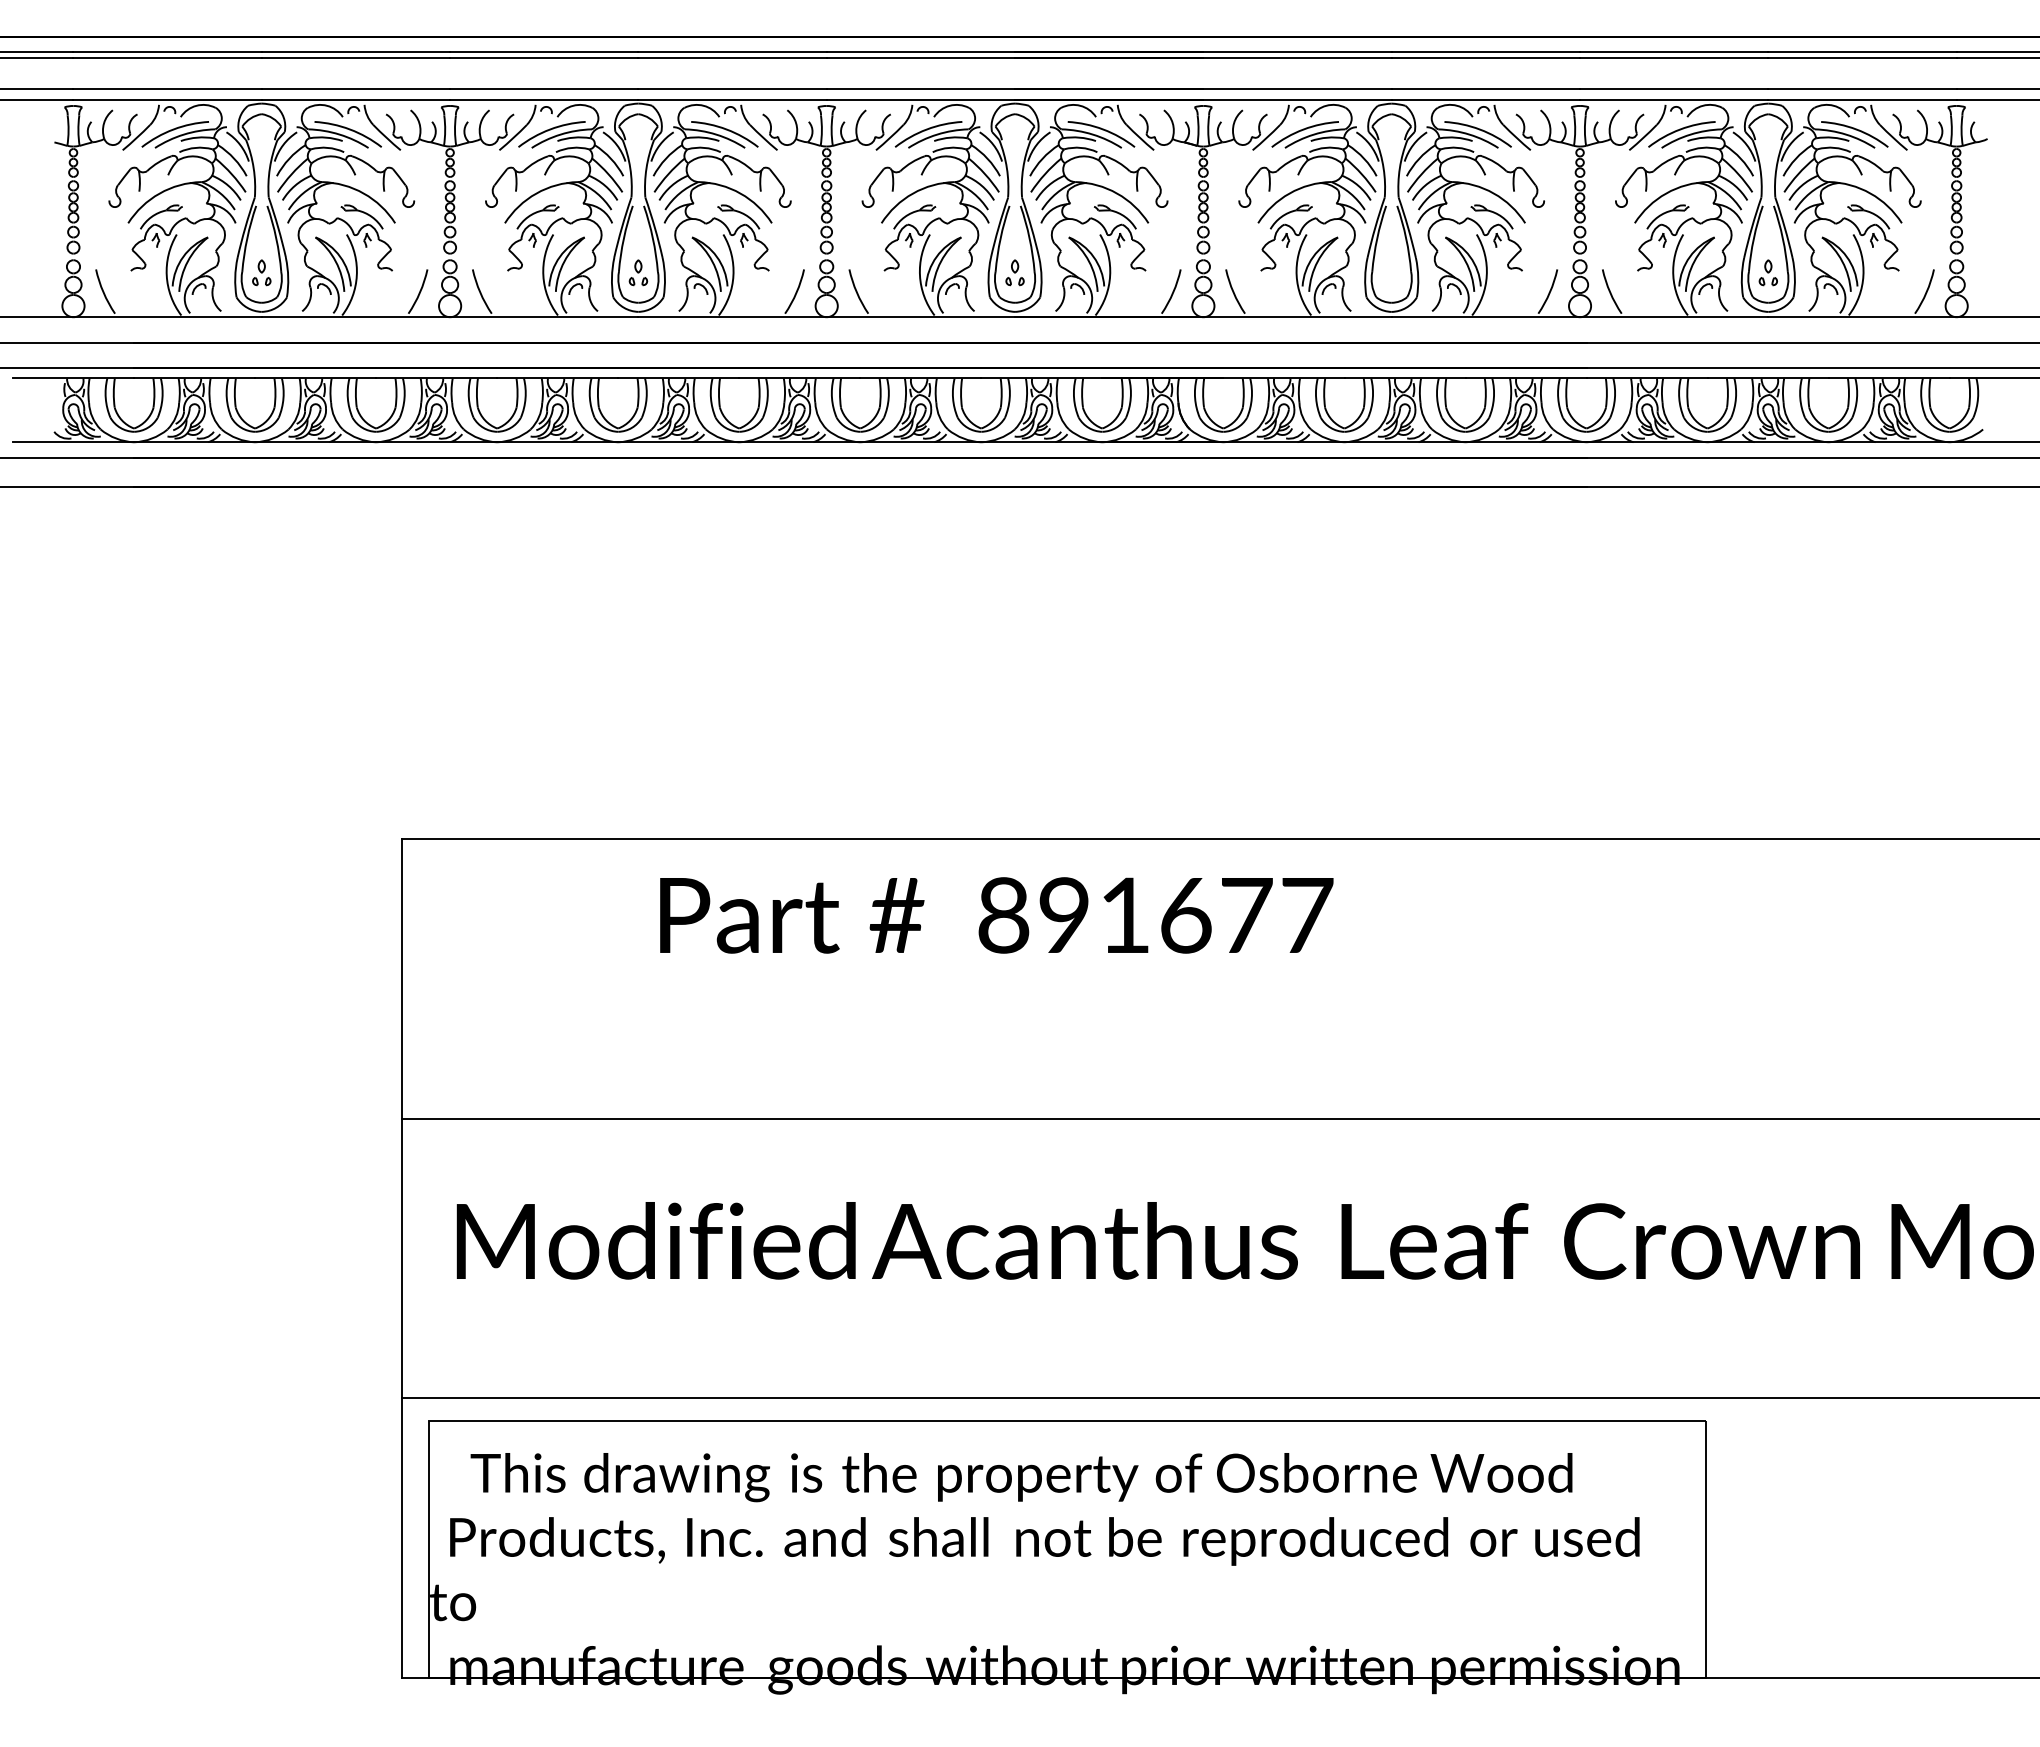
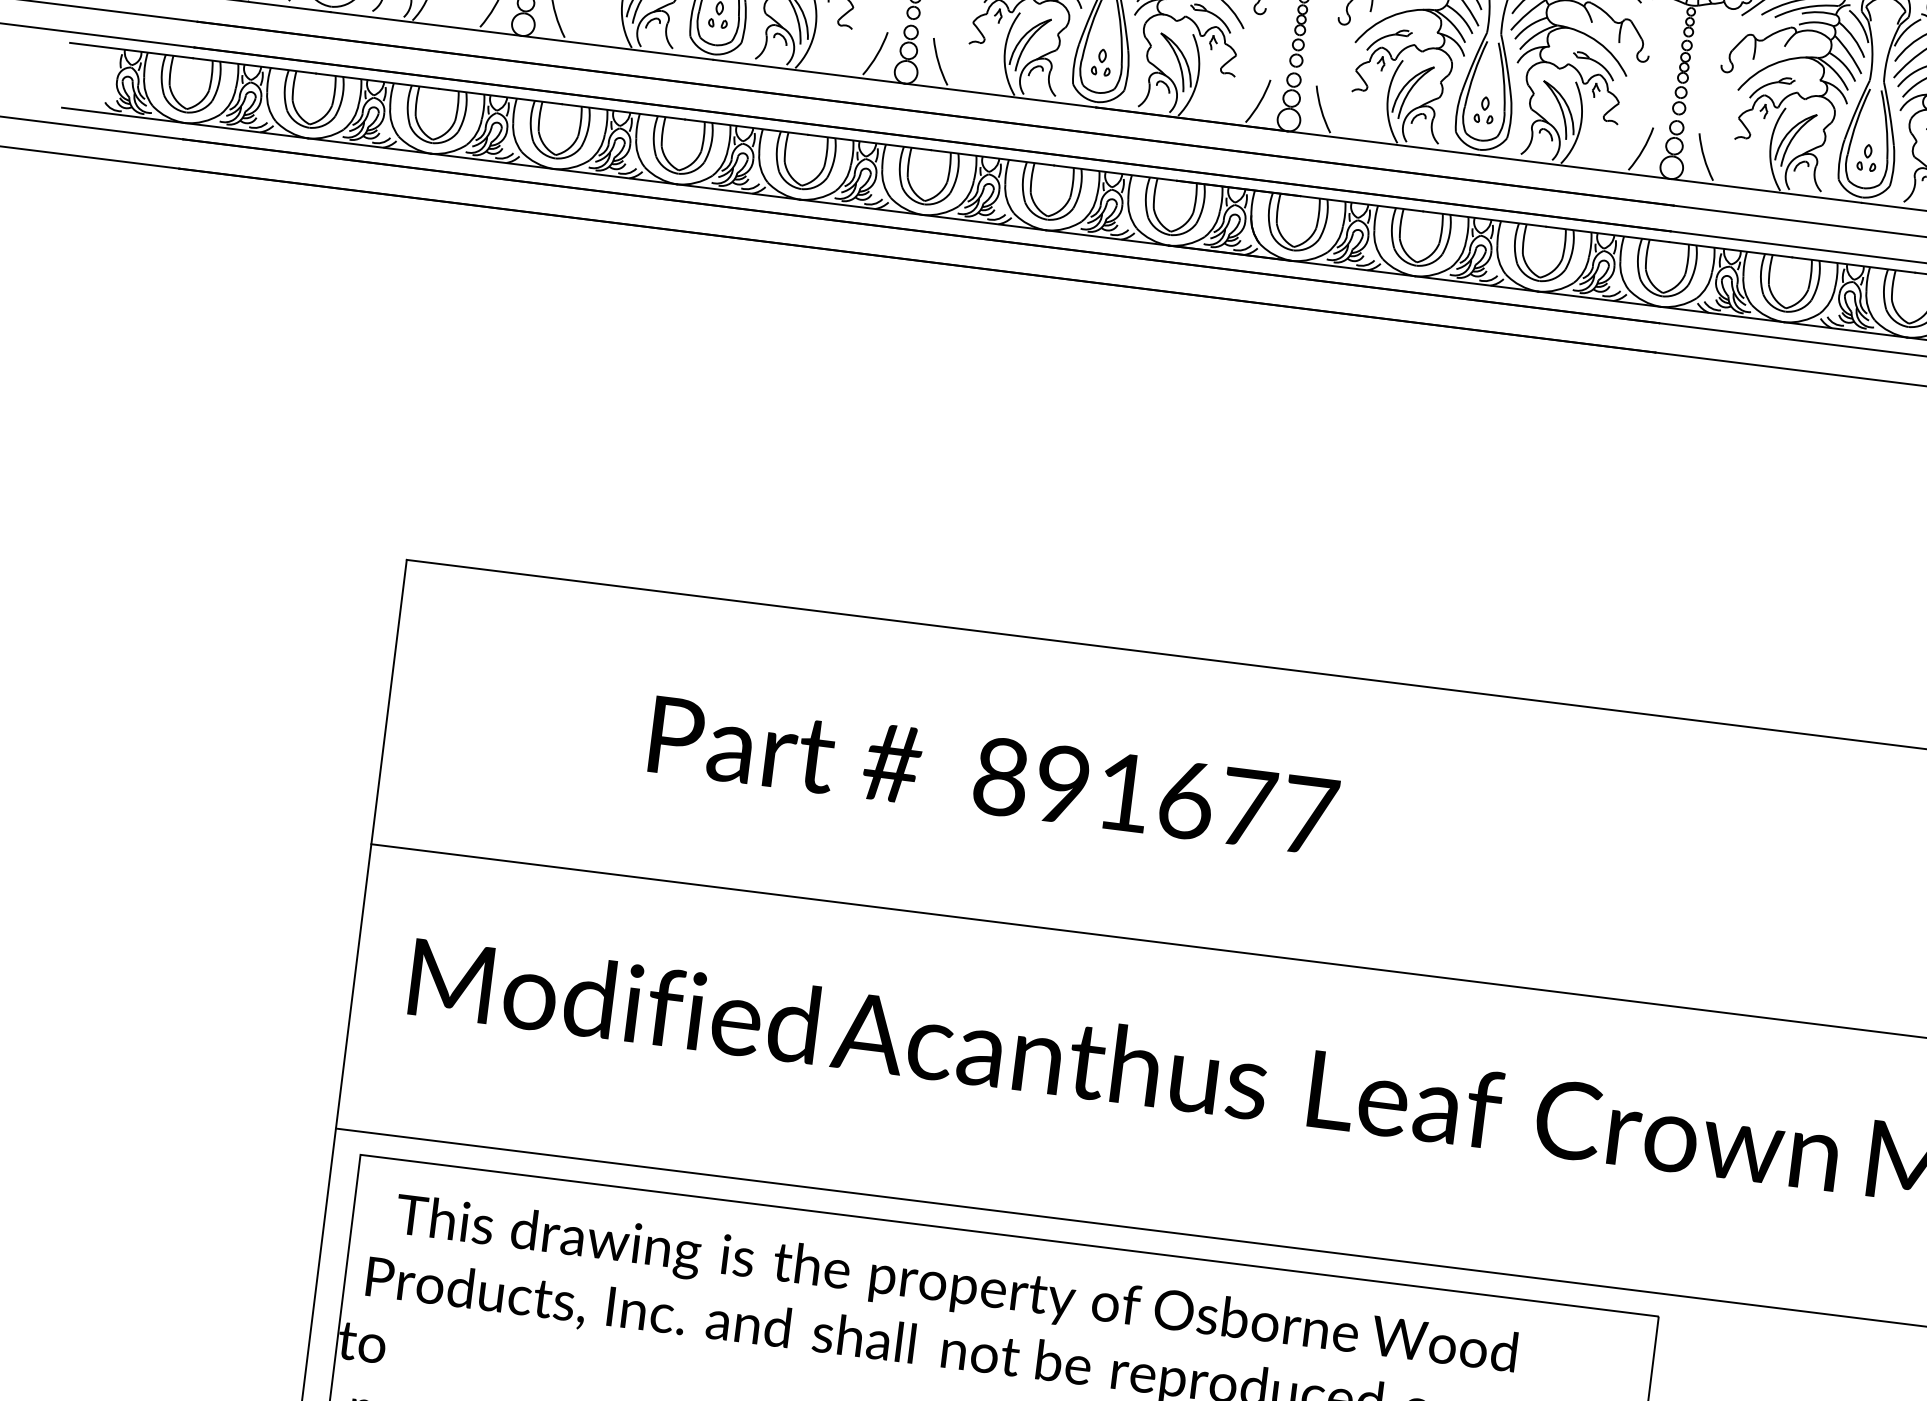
part: (1391, 272) -> (1484, 109), added
text: (996, 915) -> (993, 776), moved

